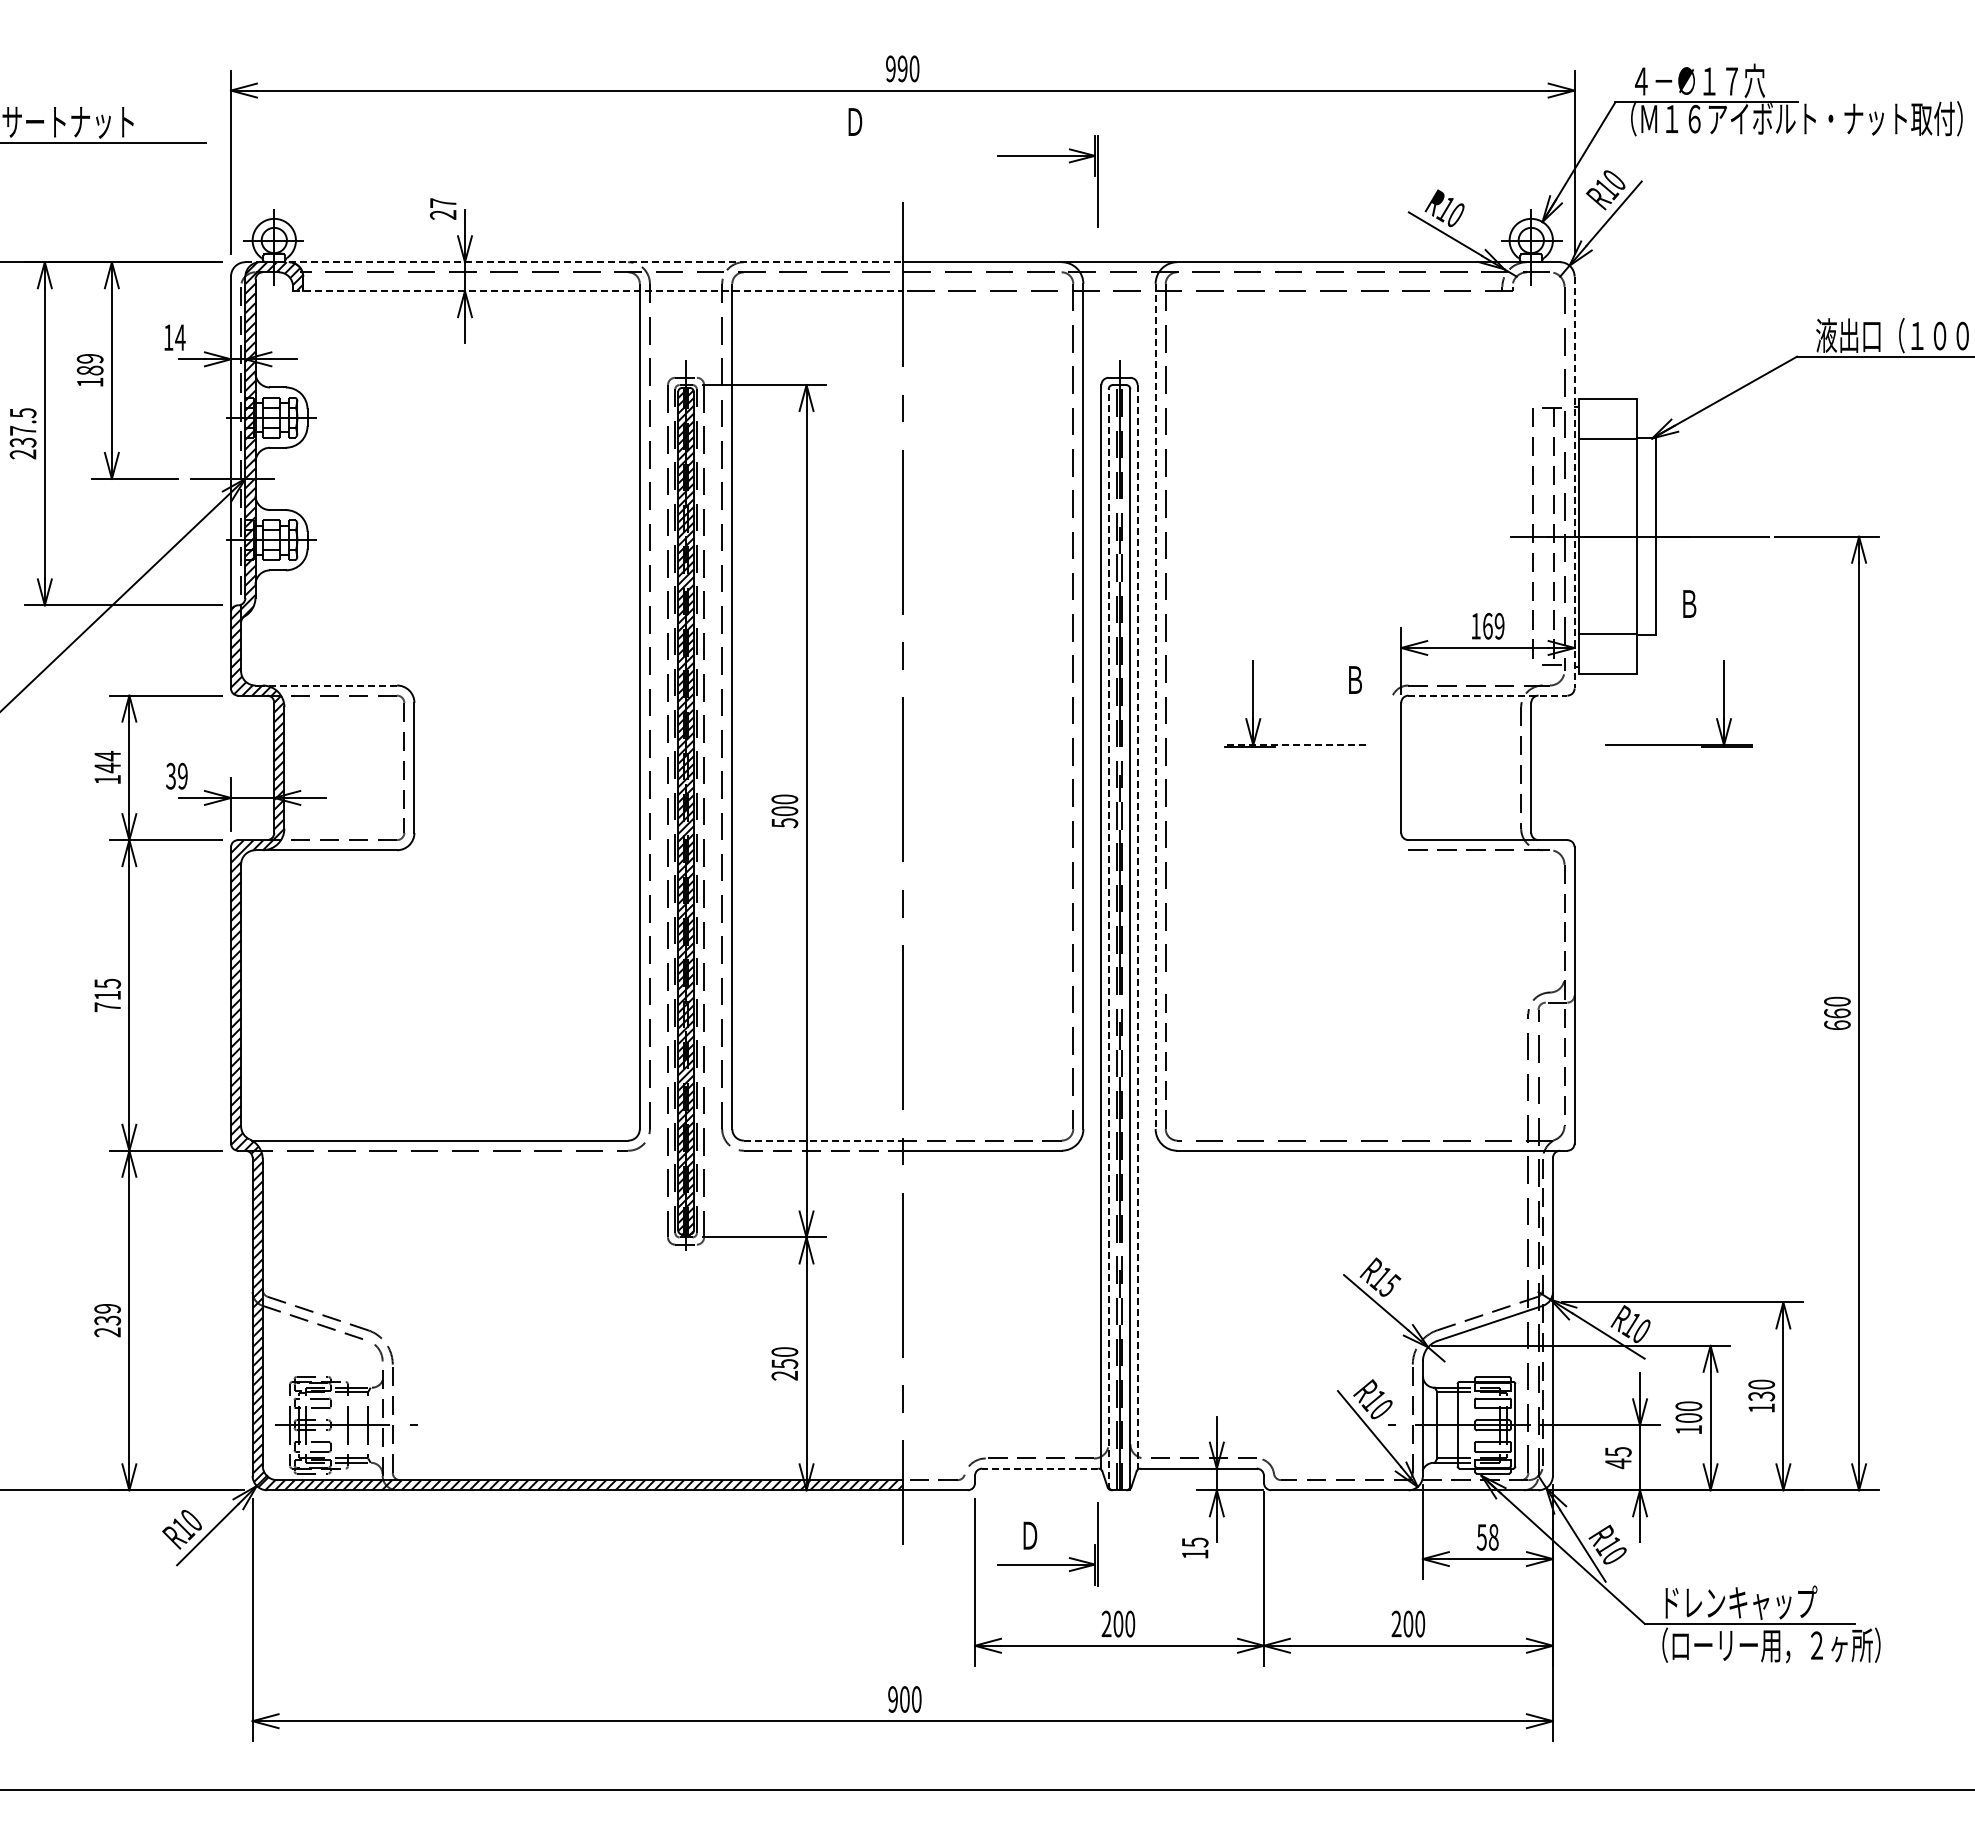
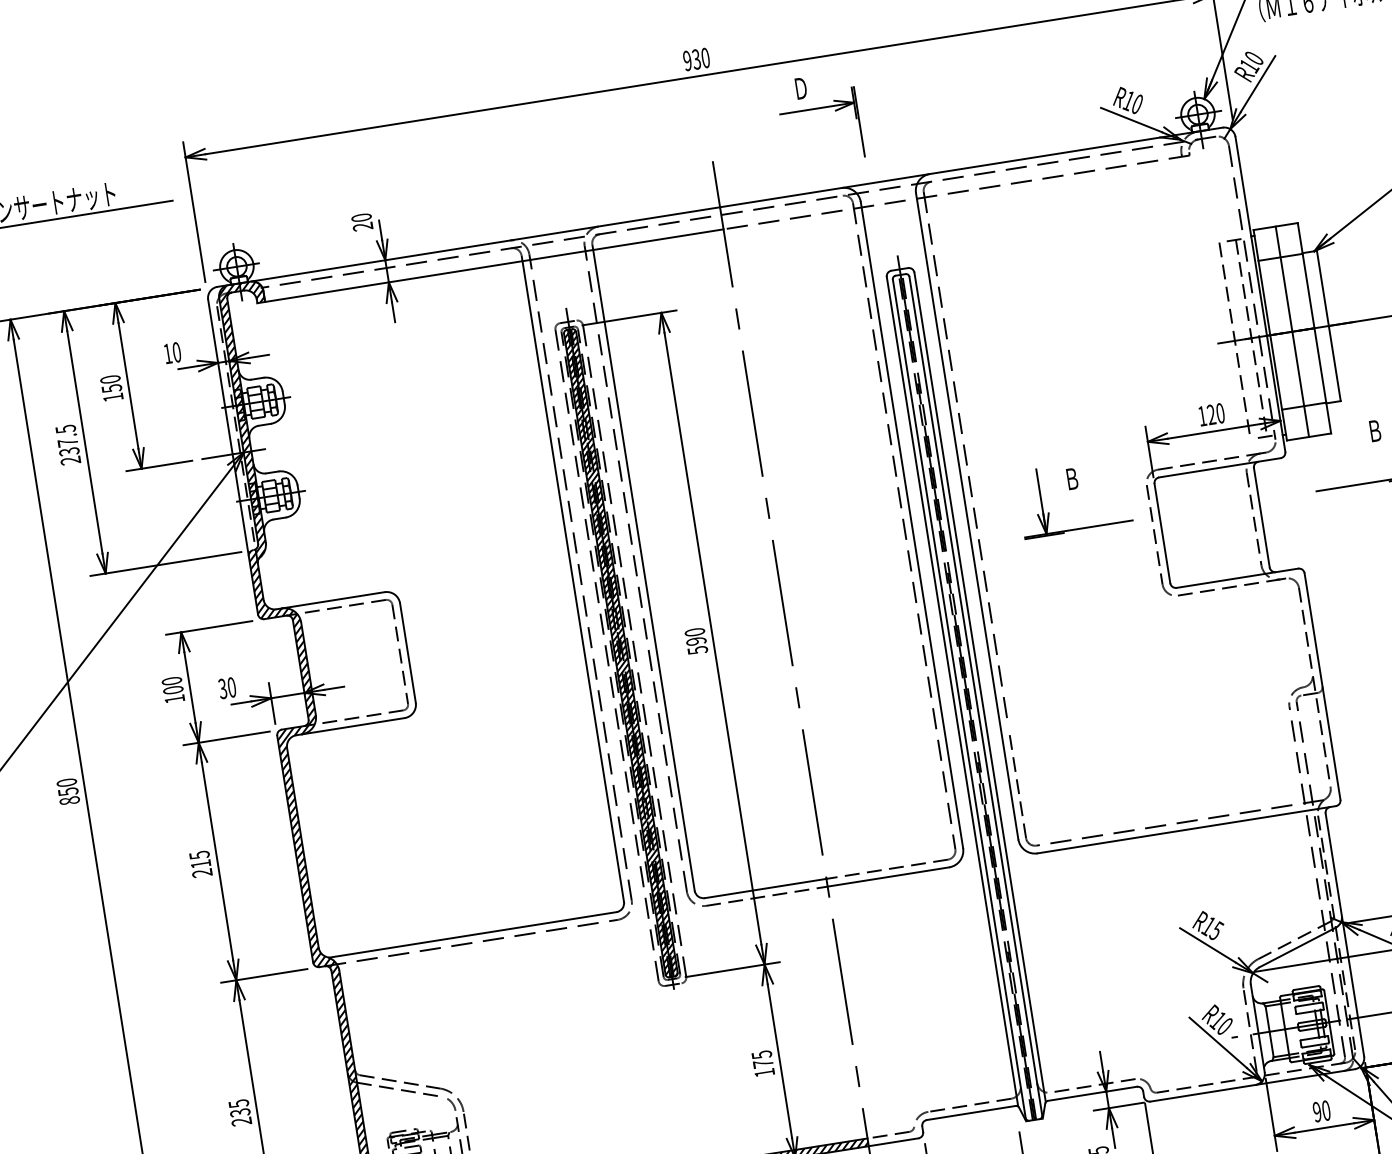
text: (902, 68) -> (696, 59), 990 -> 930
text: (855, 121) -> (801, 88), moved
text: (443, 202) -> (361, 217), 27 -> 20
line: (574, 262) -> (469, 247), dashed -> solid
line: (597, 291) -> (490, 266), dashed -> solid
text: (180, 337) -> (176, 352), 14 -> 10
text: (89, 364) -> (110, 383), 189 -> 150
line: (1574, 482) -> (1260, 294), dashed -> solid
line: (1607, 536) -> (1292, 331), added
text: (1689, 603) -> (1375, 430), moved
text: (1493, 625) -> (1215, 413), 169 -> 120
text: (1355, 679) -> (1072, 478), moved
line: (329, 685) -> (333, 600), dashed -> solid
line: (1488, 695) -> (1220, 467), dashed -> solid
line: (1155, 706) -> (967, 516), dashed -> solid
line: (1295, 745) -> (1078, 529), dashed -> solid
text: (107, 761) -> (172, 685), 144 -> 100
part: (1395, 775) -> (1158, 540), added
text: (182, 776) -> (231, 687), 39 -> 30
text: (784, 811) -> (696, 641), 500 -> 590
line: (1137, 926) -> (979, 686), dashed -> solid
line: (1108, 939) -> (959, 700), dashed -> solid
text: (107, 1007) -> (202, 873), 715 -> 215
line: (823, 1140) -> (765, 888), dashed -> solid
text: (107, 1308) -> (238, 1103), 239 -> 235
text: (784, 1363) -> (762, 1063), 250 -> 175
line: (1039, 1468) -> (970, 1113), dashed -> solid
text: (1487, 1537) -> (1321, 1111), 58 -> 90

